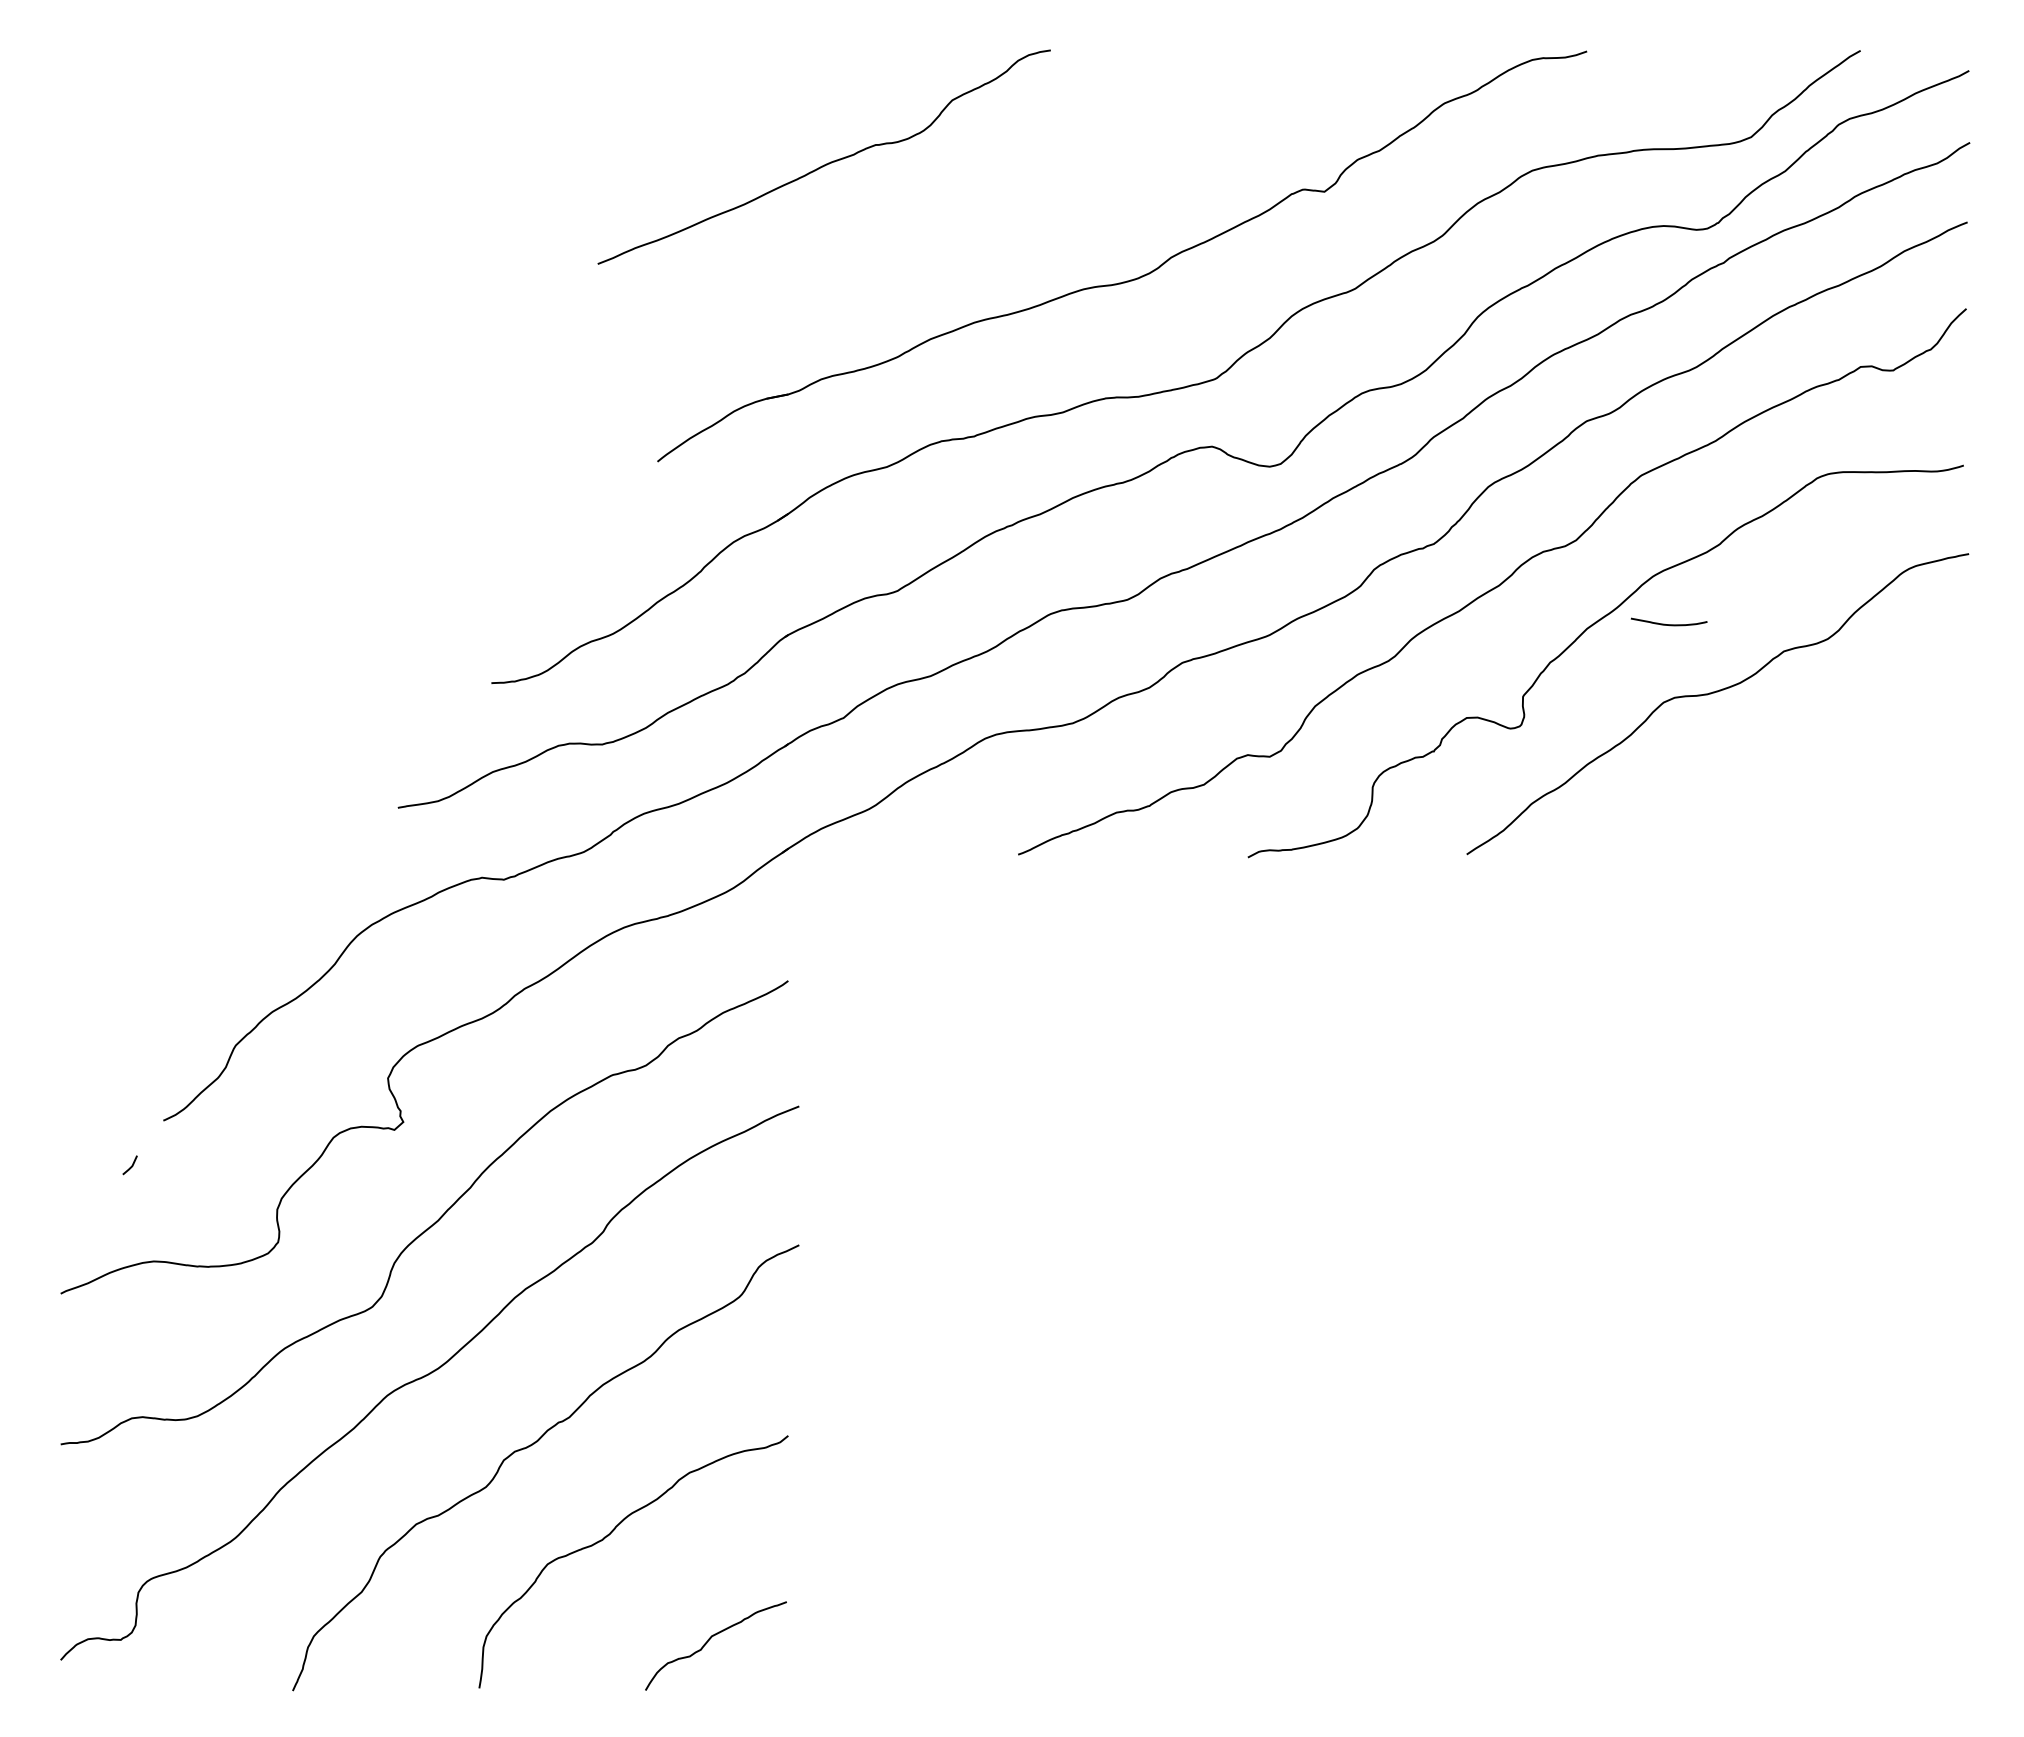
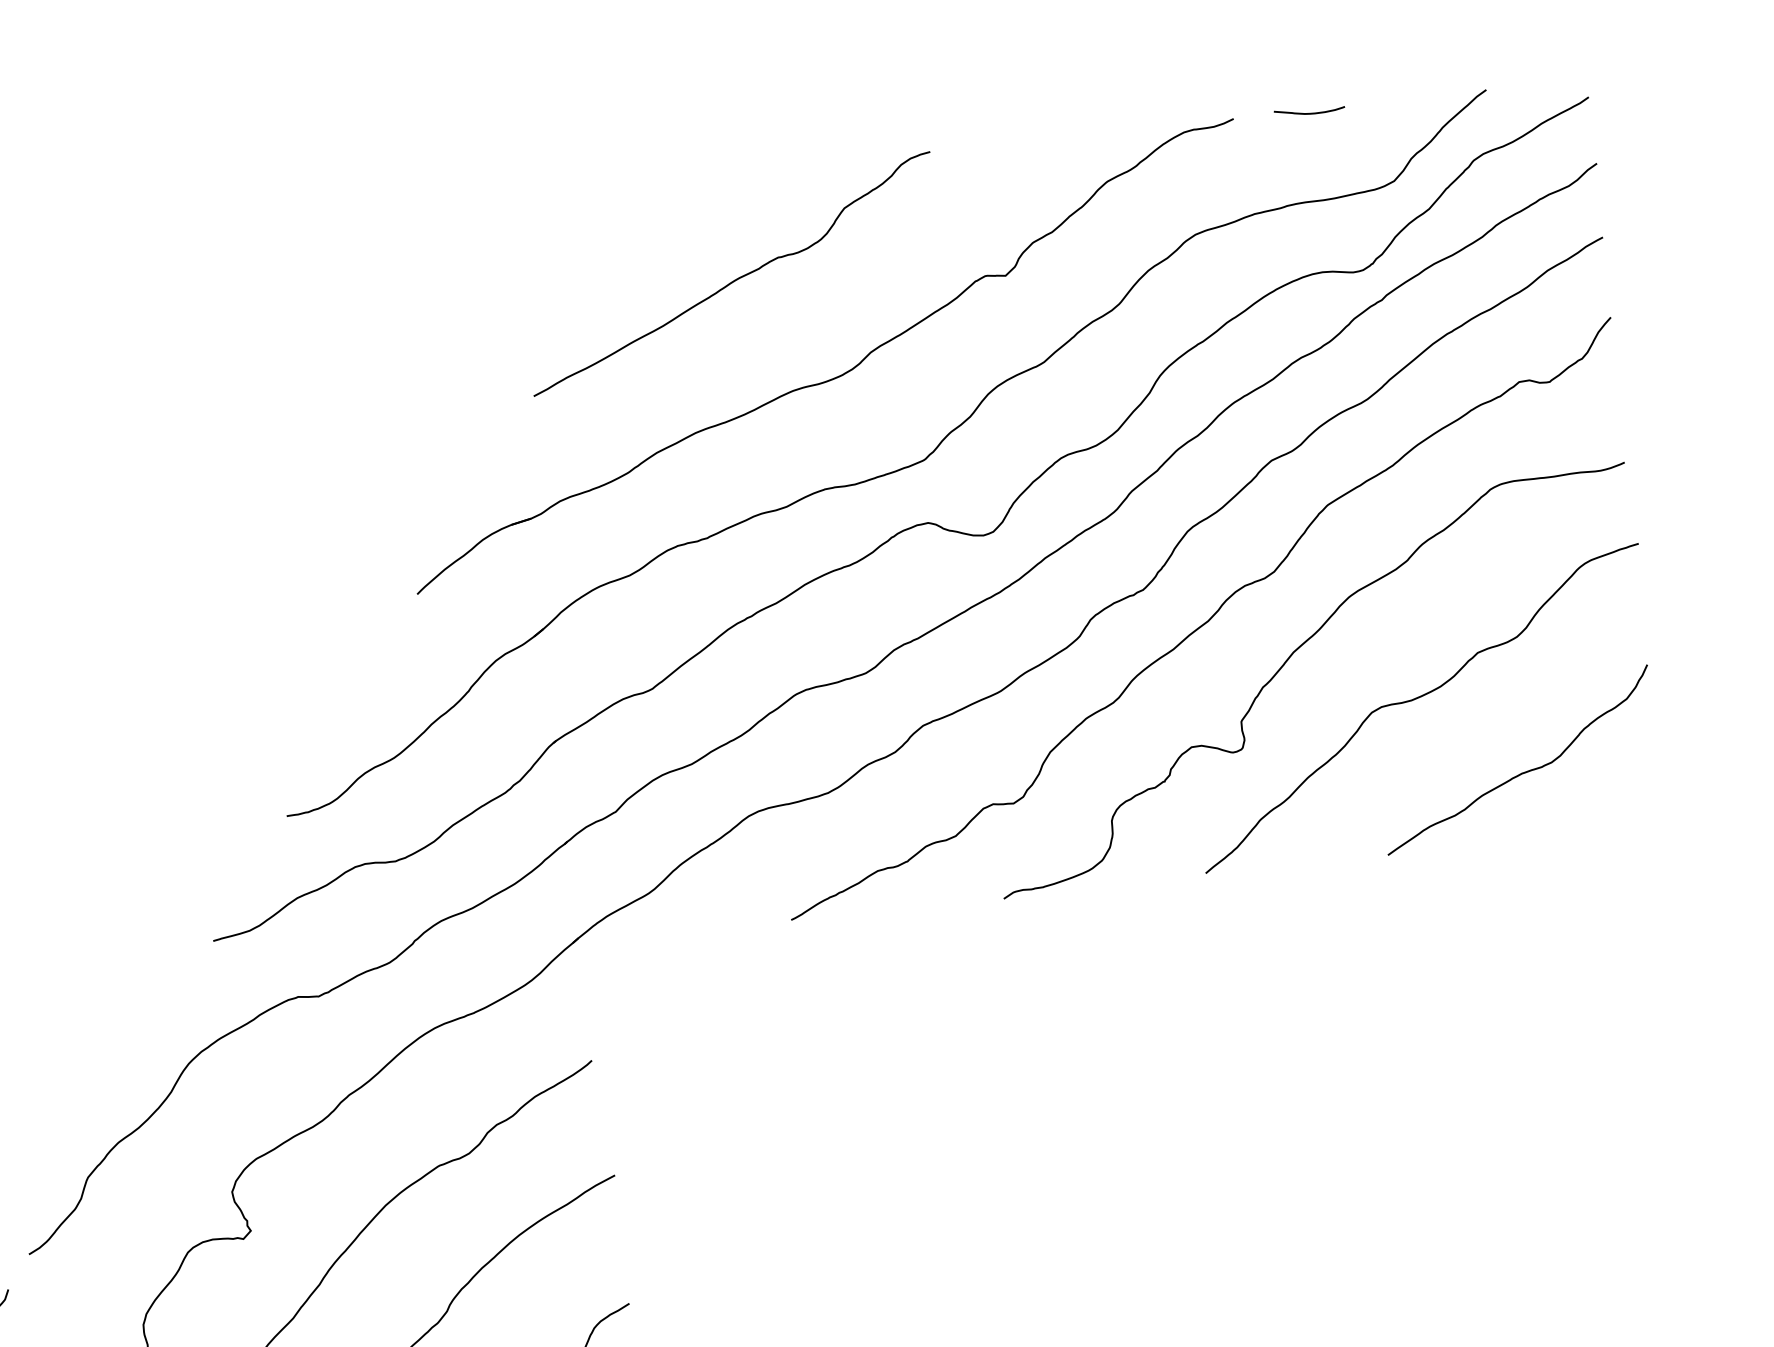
curve: (826, 163) -> (734, 279), moved
curve: (1668, 624) -> (1309, 113), moved
curve: (1816, 784) -> (1521, 772), added

